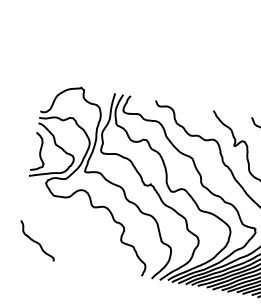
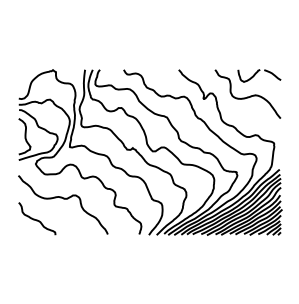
curve: (68, 225) -> (63, 199), added

